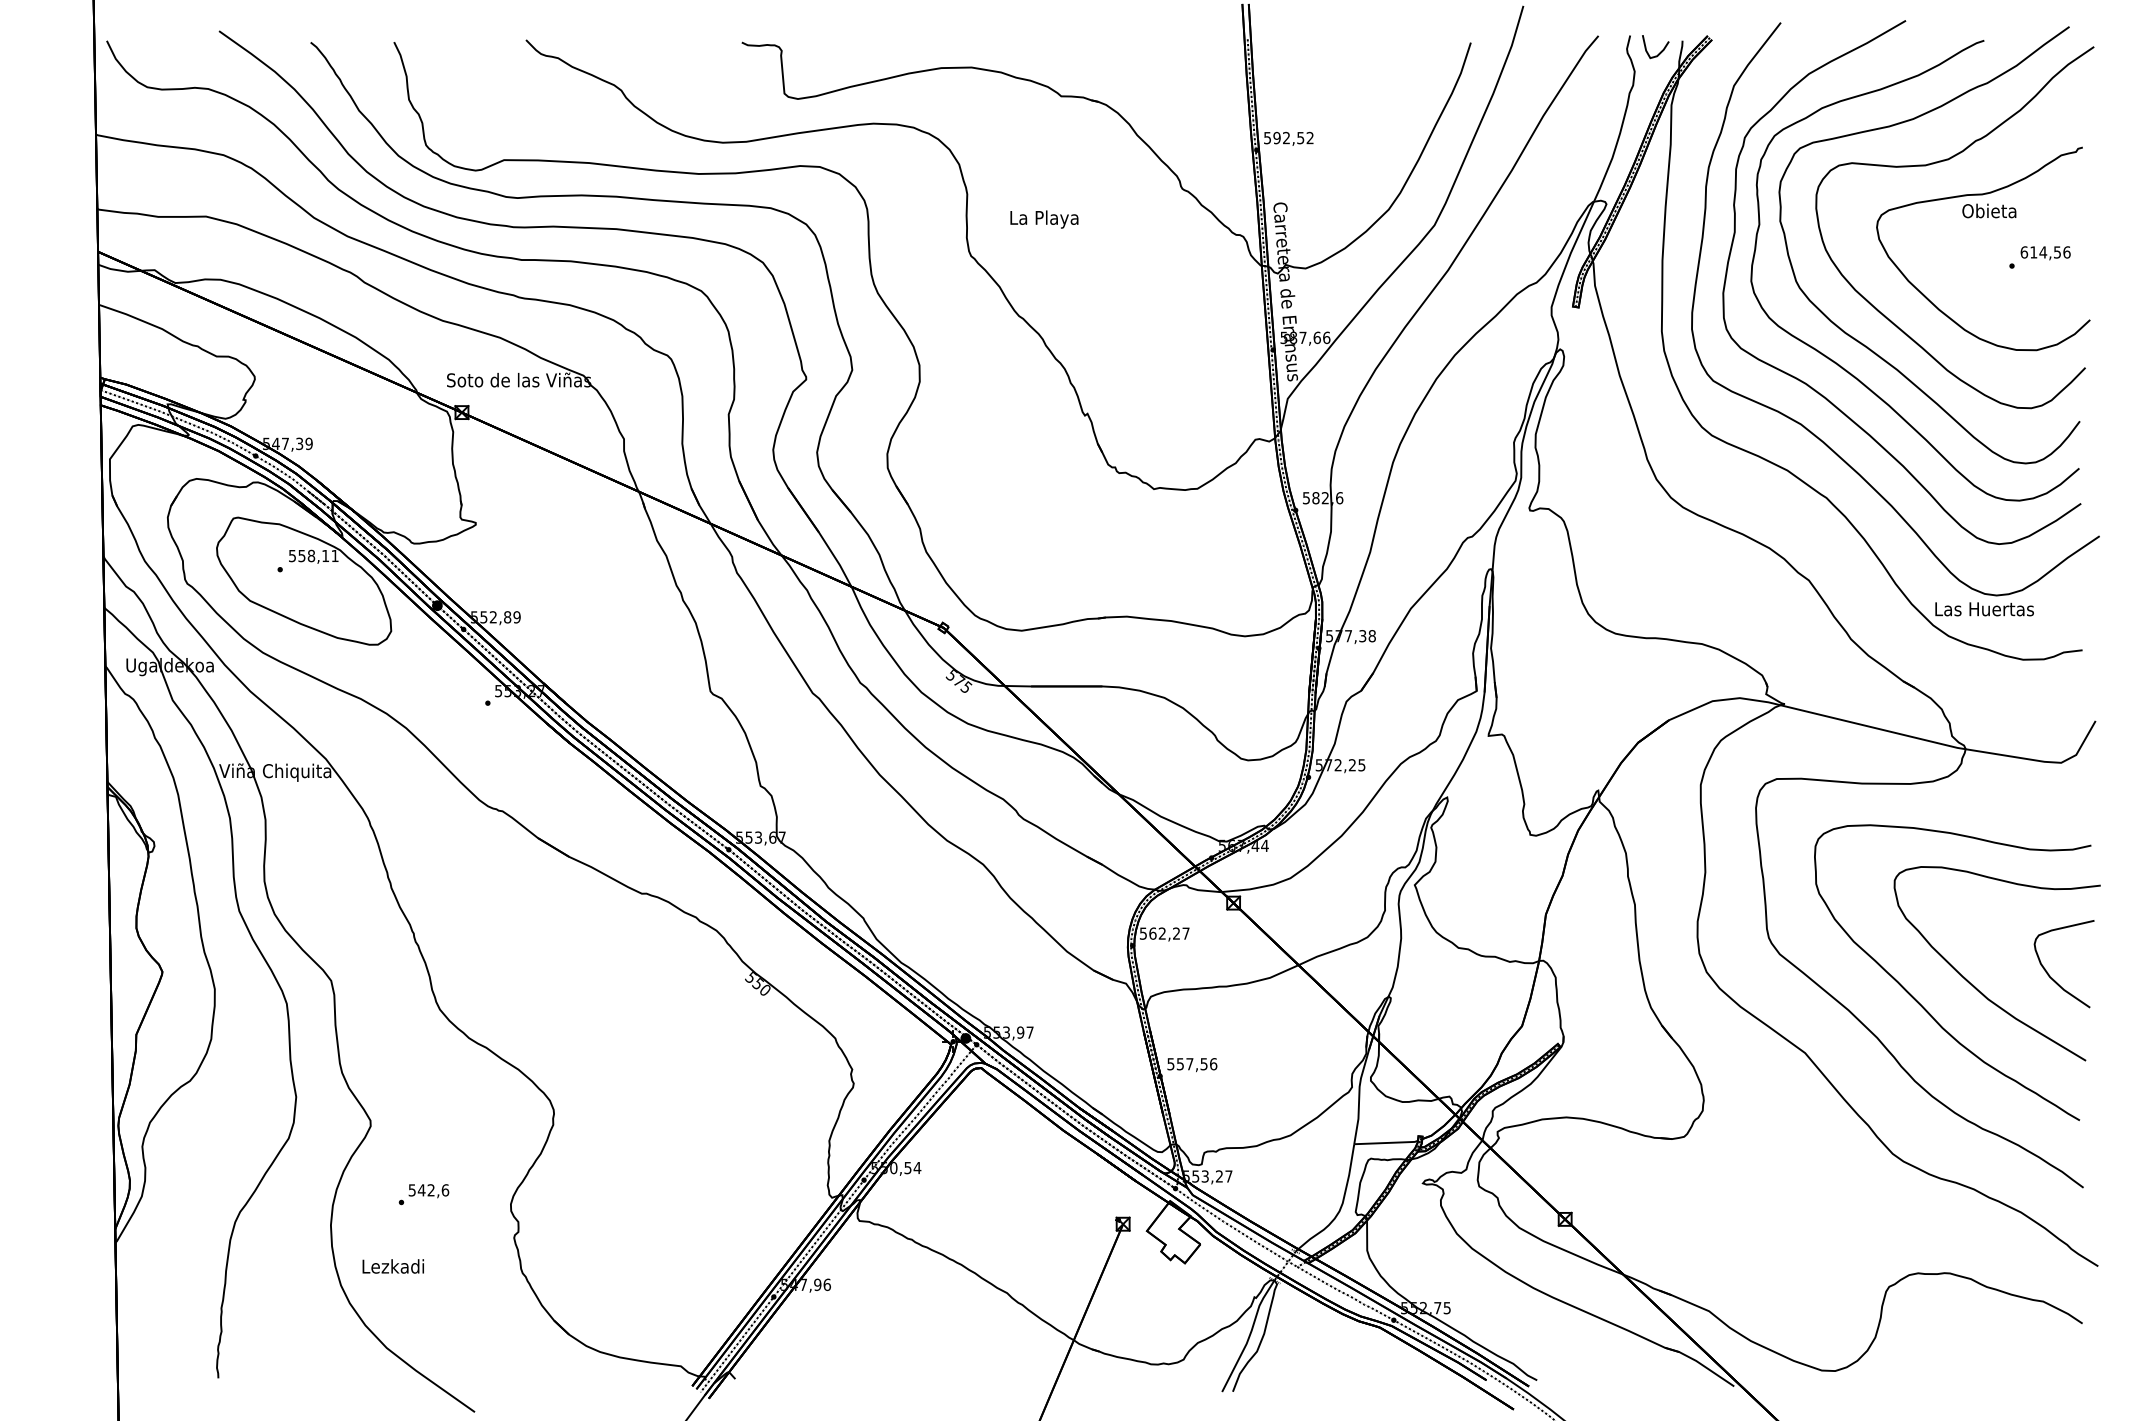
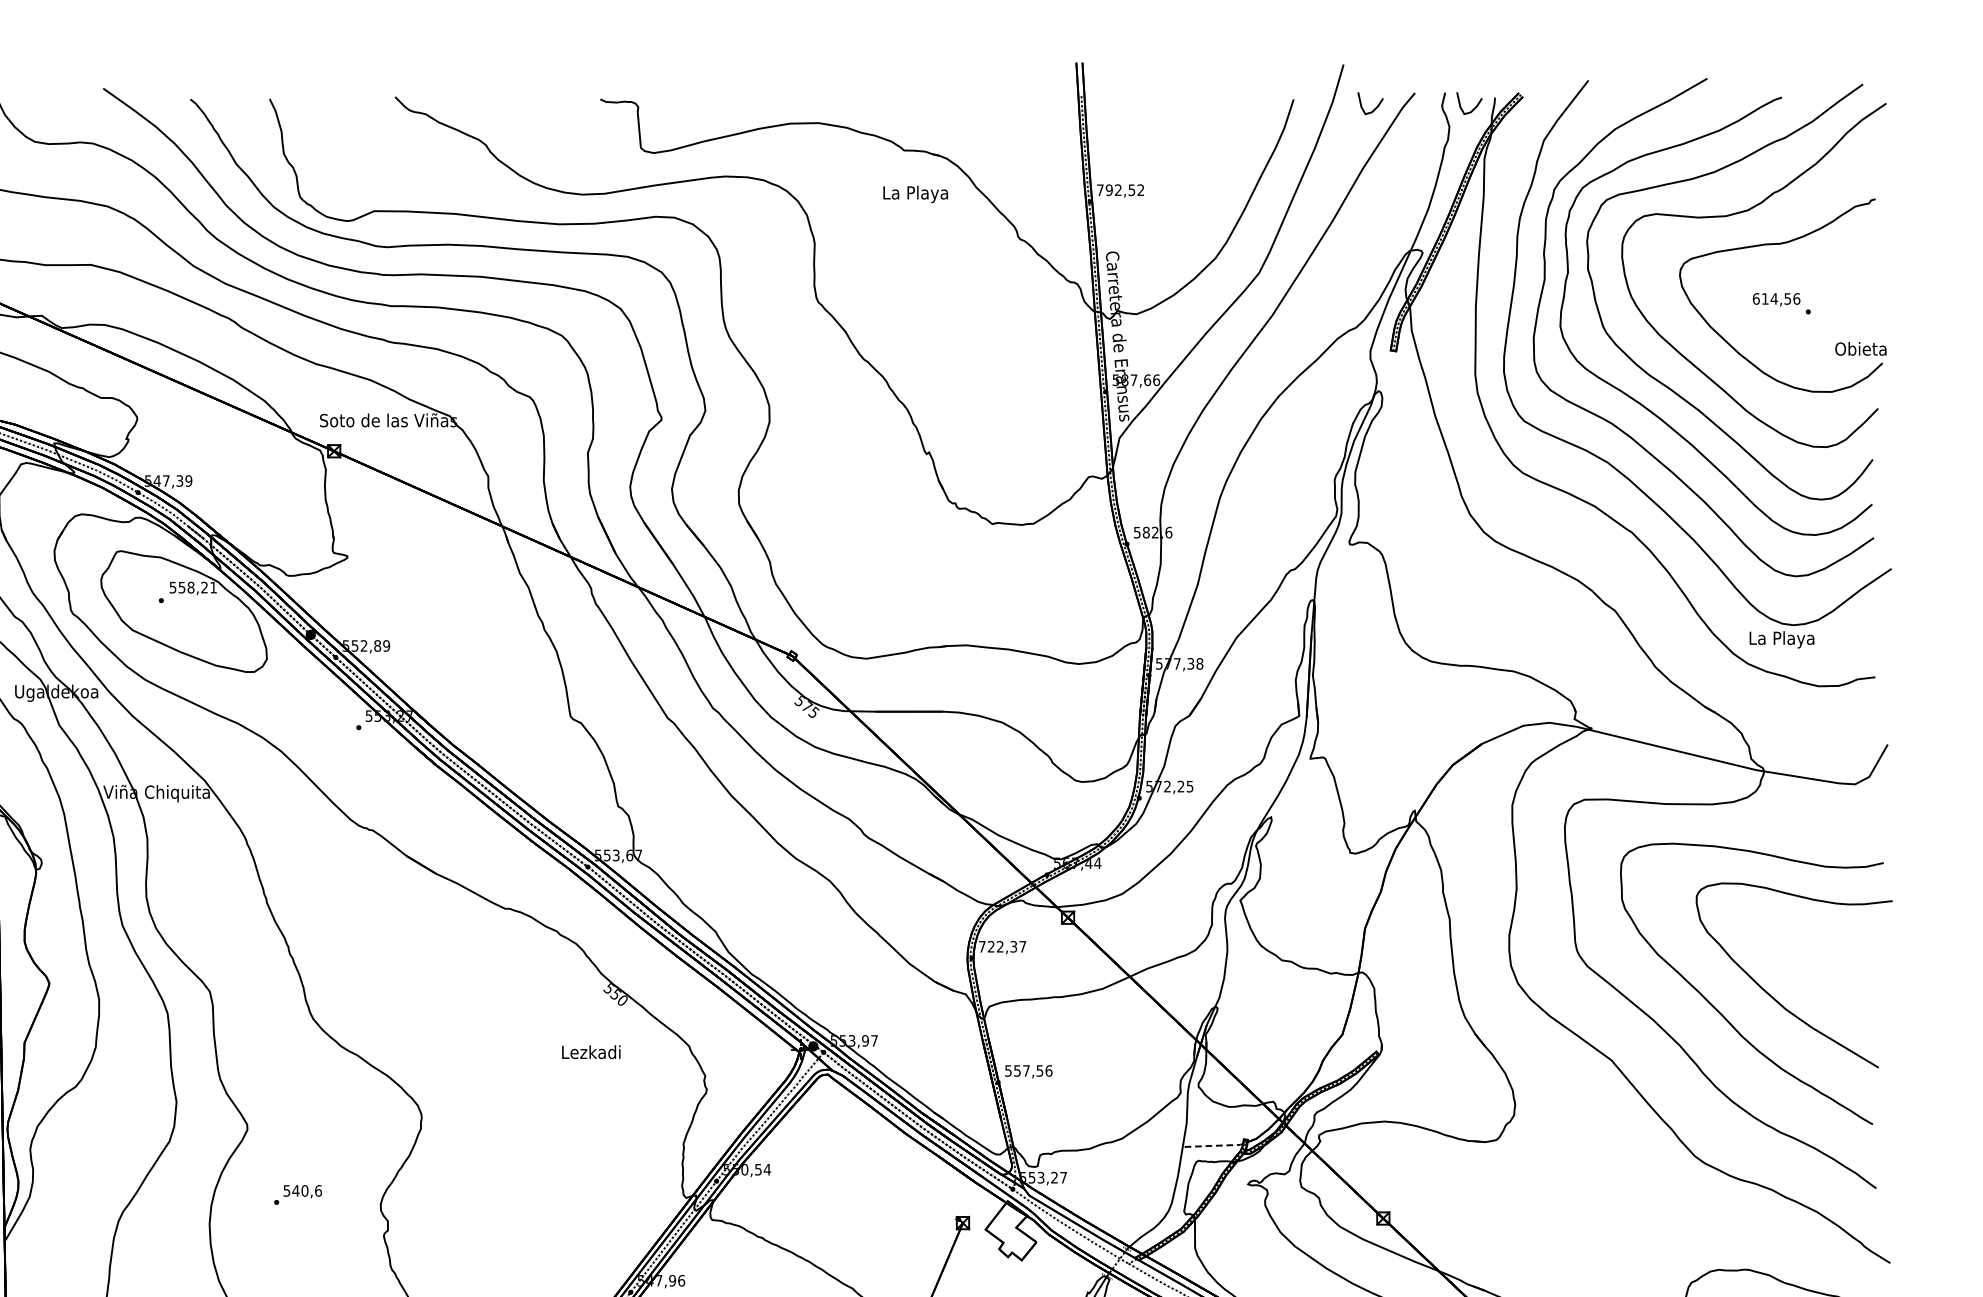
curve: (1556, 51) -> (1375, 107), added
text: (1267, 138) -> (1100, 190), 592,52 -> 792,52
text: (1989, 210) -> (1861, 348), moved
text: (1044, 219) -> (915, 194), moved
text: (2045, 253) -> (1776, 299), moved
text: (325, 555) -> (204, 587), 558,11 -> 558,21
text: (1984, 610) -> (1782, 639), Las Huertas -> La Playa
text: (1159, 933) -> (997, 946), 562,27 -> 722,37
curve: (2050, 975) -> (1844, 986), removed
line: (1387, 1142) -> (1214, 1145), solid -> dashed
text: (430, 1190) -> (304, 1191), 542,6 -> 540,6
text: (392, 1266) -> (590, 1052), moved

